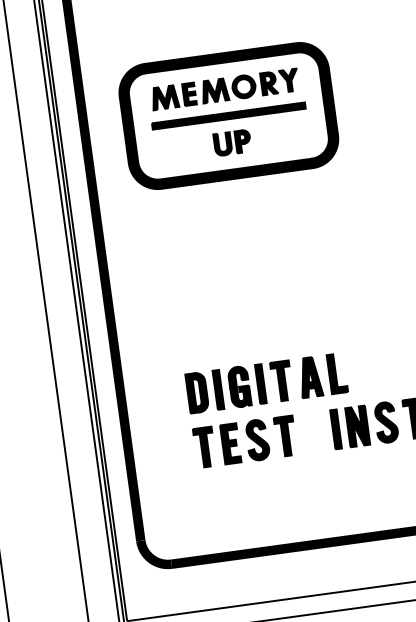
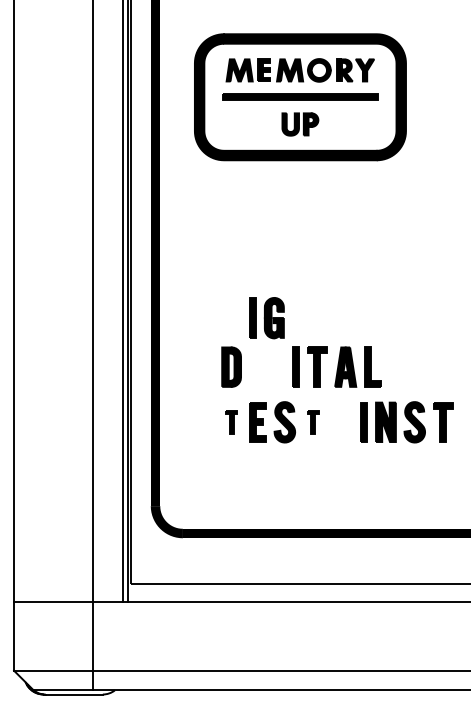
part: (231, 388) -> (266, 318), moved
part: (285, 436) -> (313, 422), size x0.6
part: (204, 447) -> (231, 422), size x0.6

